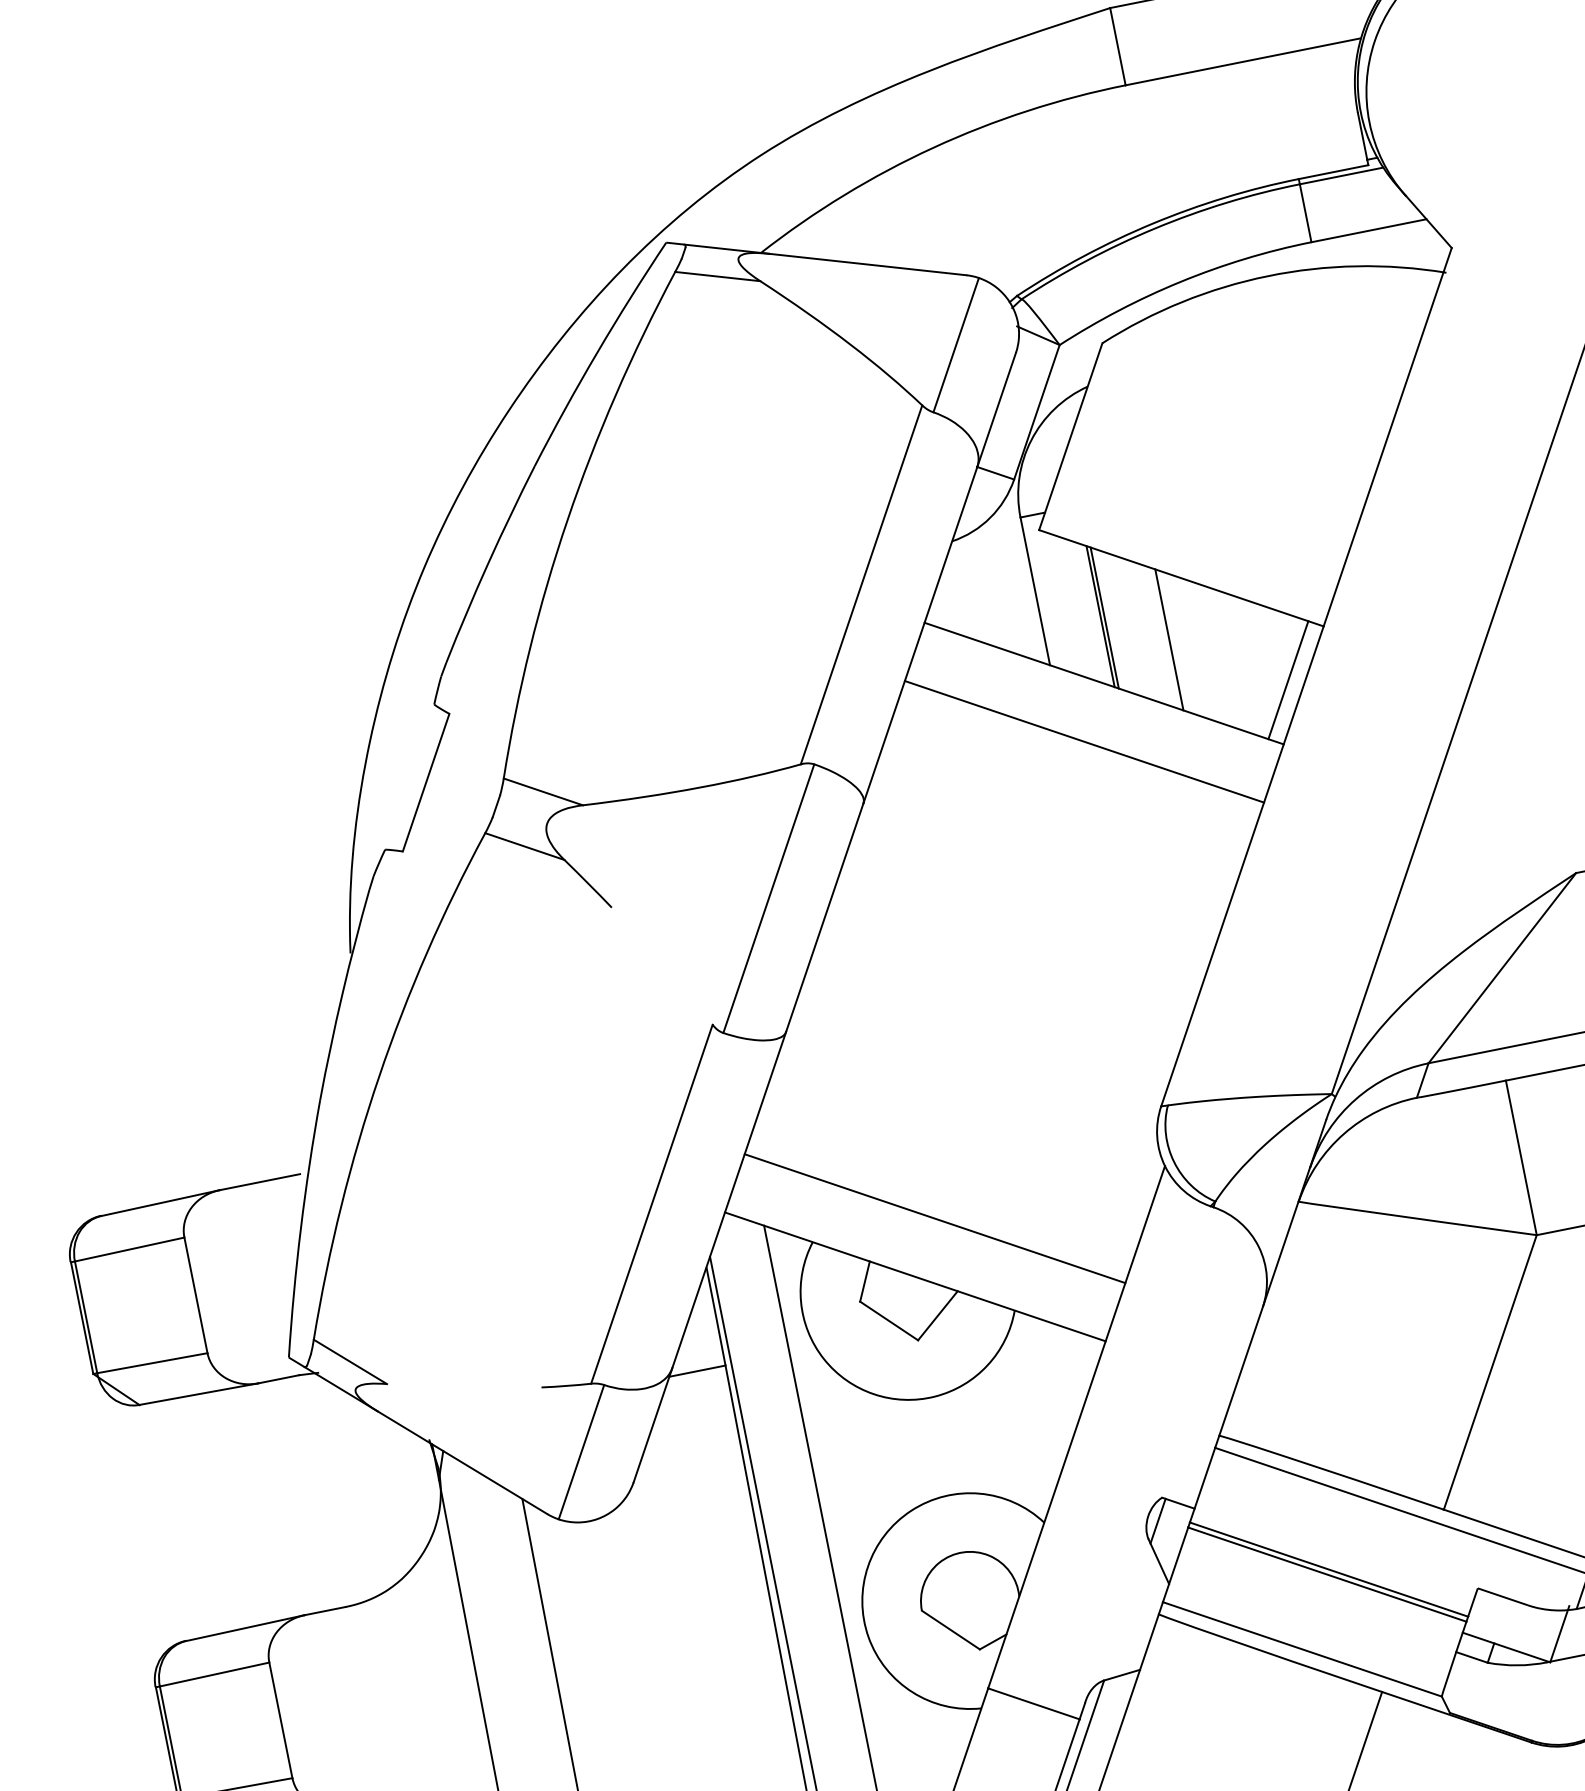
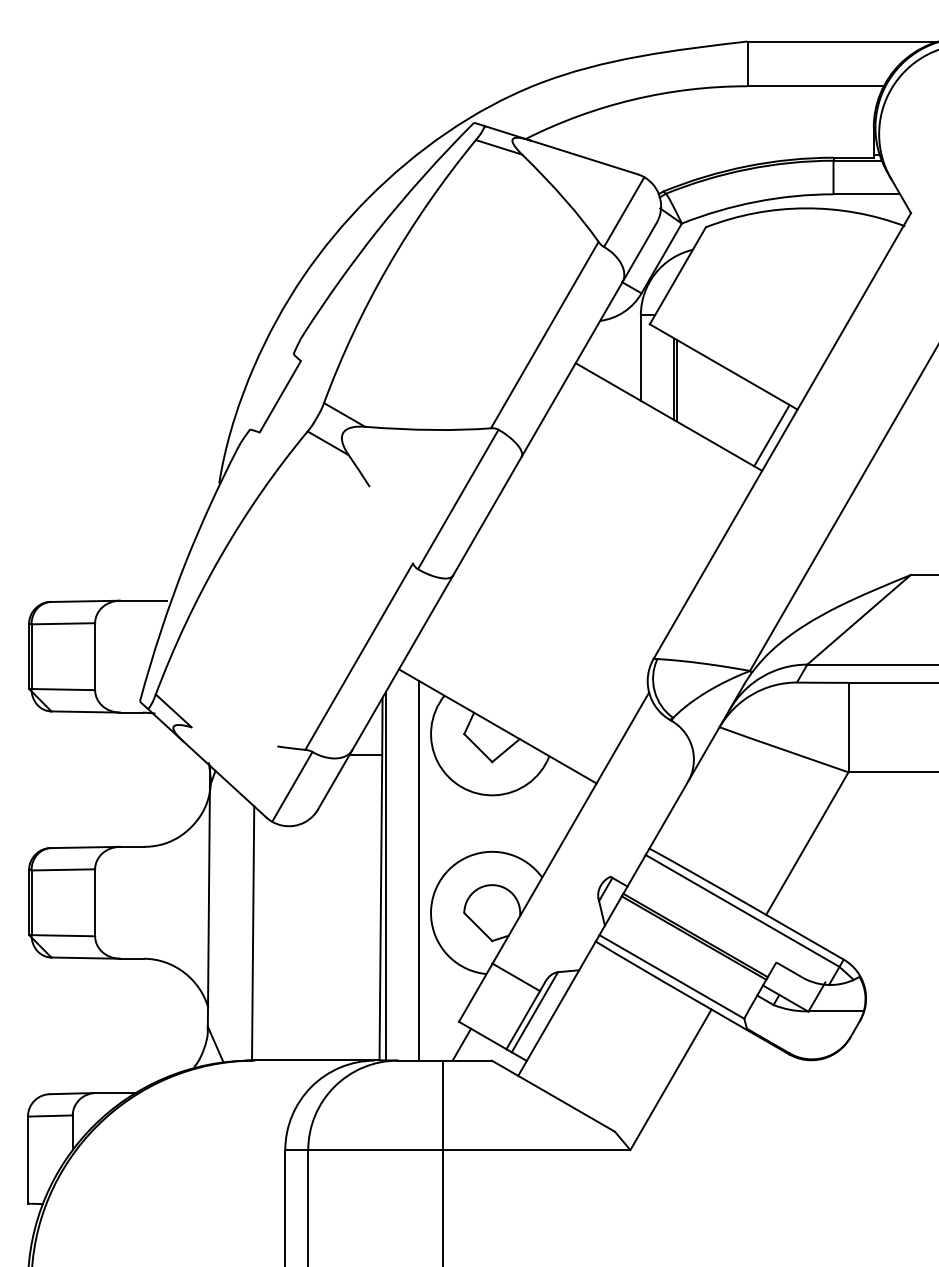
line: (1169, 638) -> (710, 399), removed
line: (1084, 742) -> (651, 447), removed
line: (935, 1219) -> (515, 696), removed

